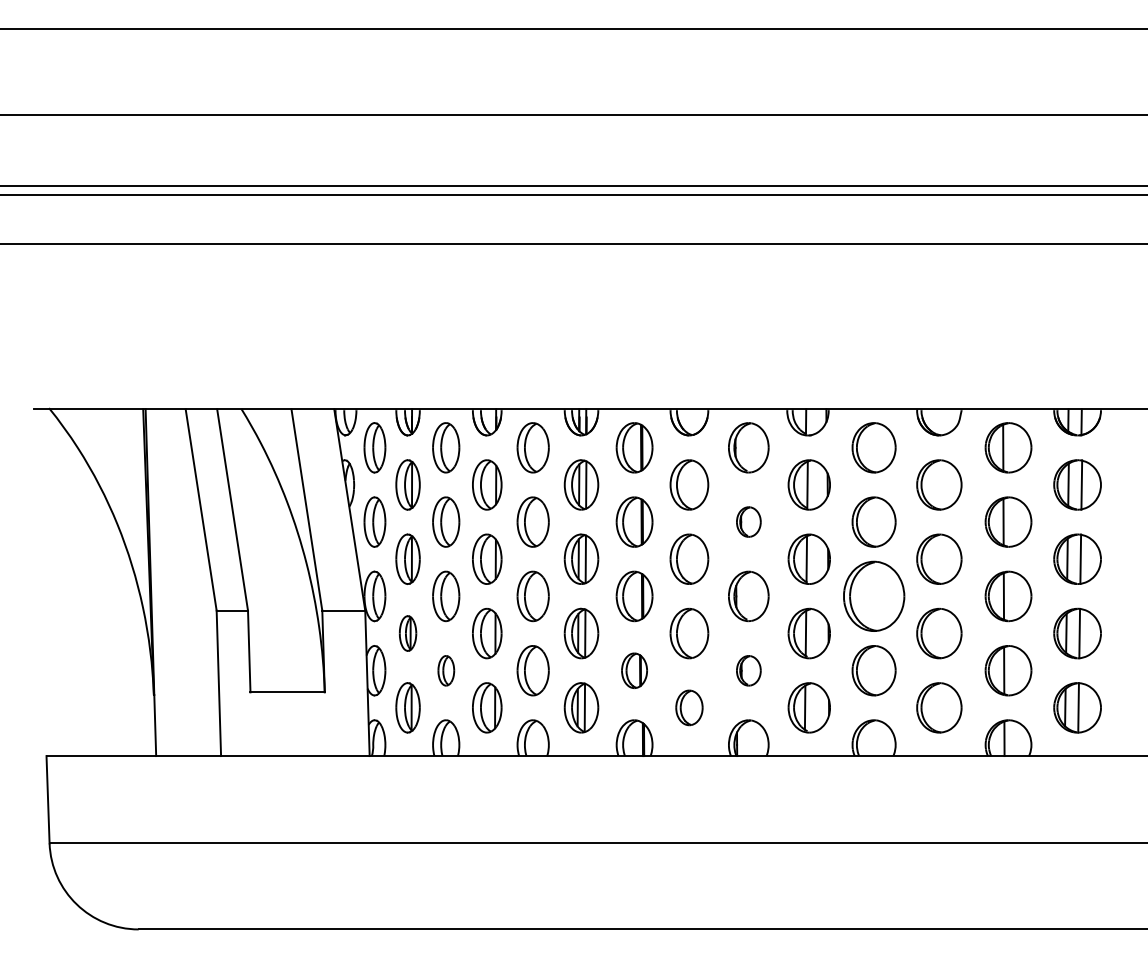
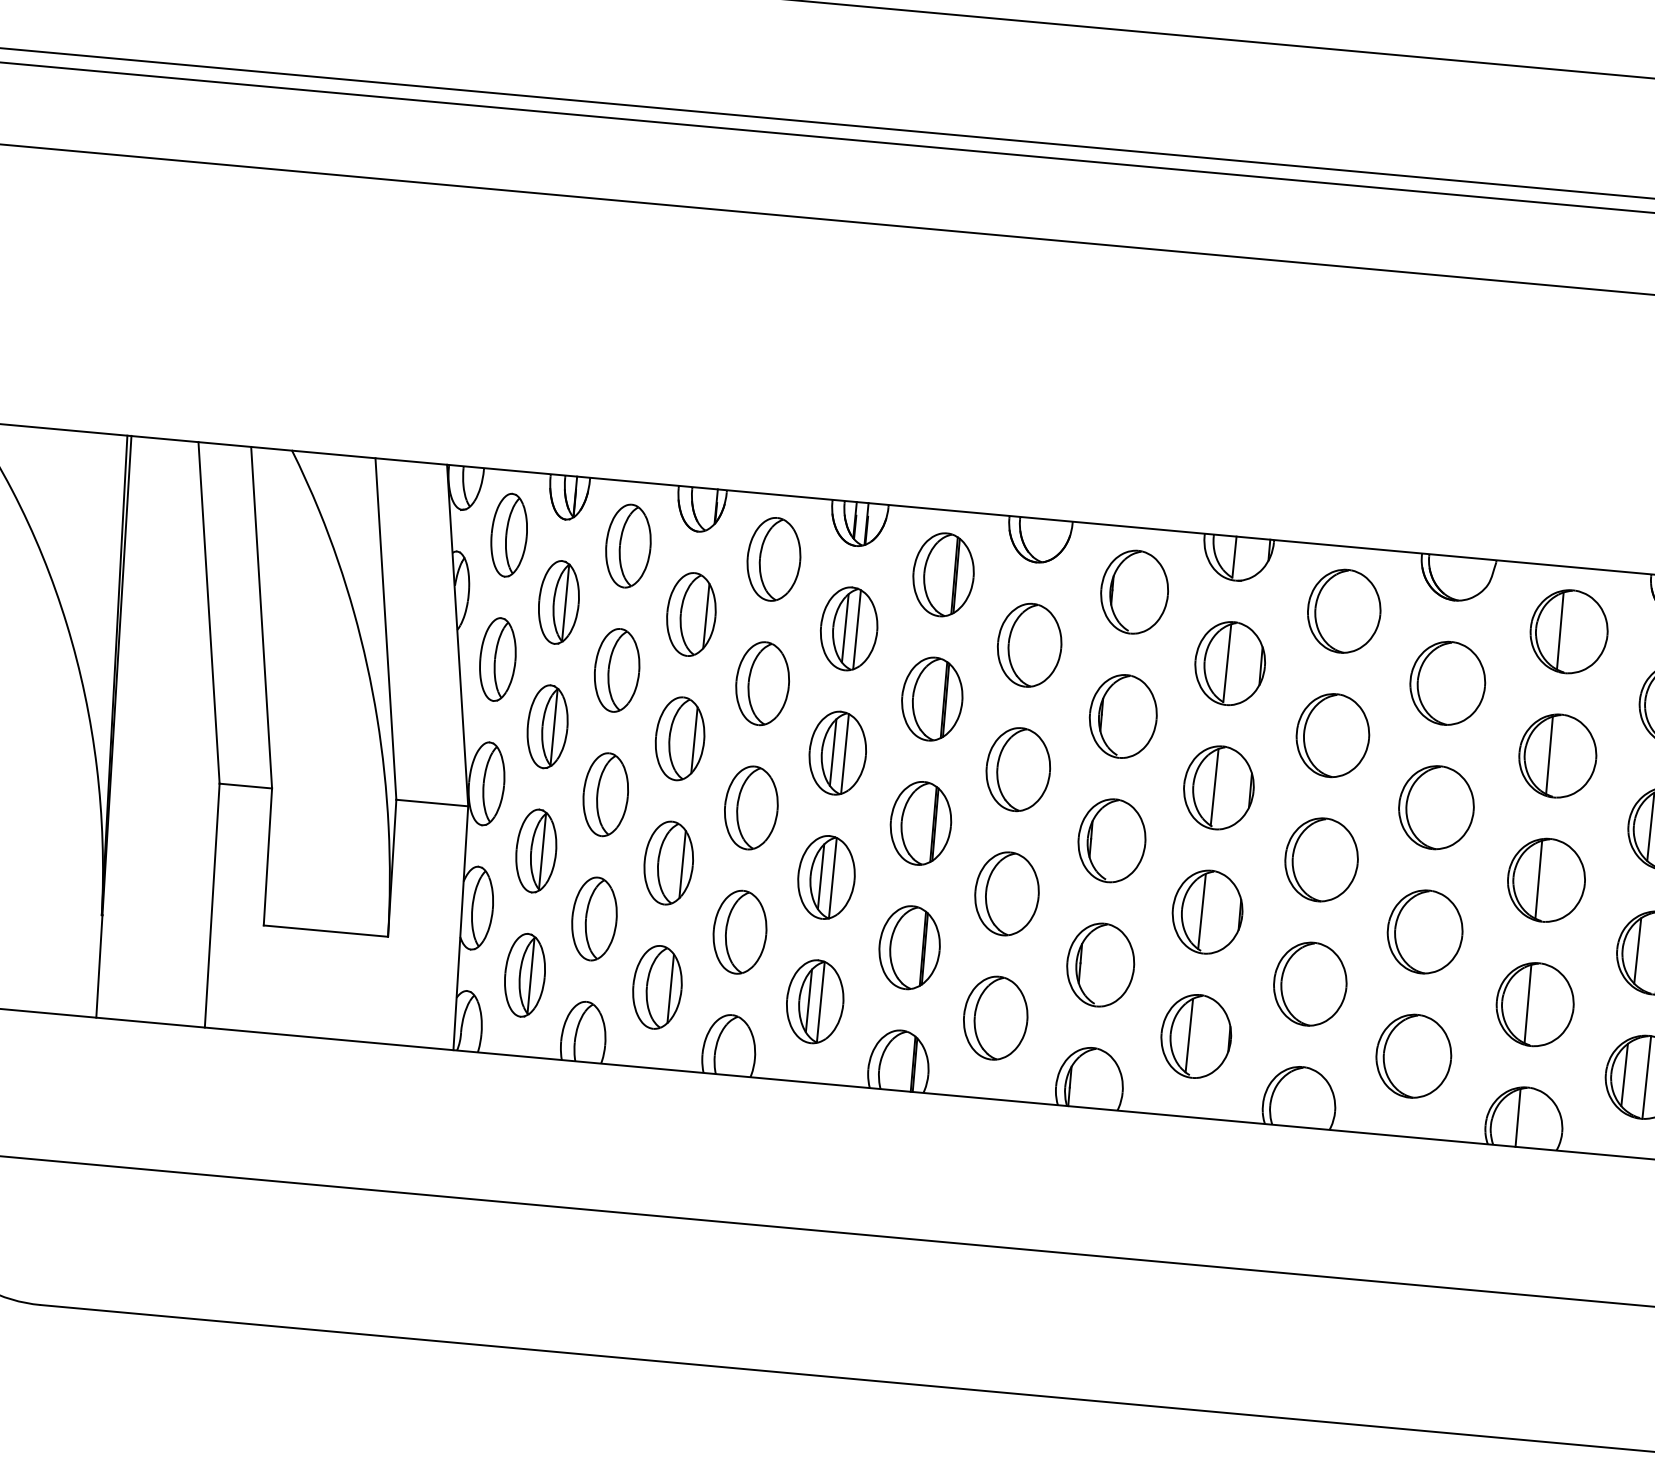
part: (748, 521) -> (1122, 715), size x1.67
part: (873, 596) -> (1320, 859), size x0.71
part: (407, 633) -> (535, 850), size x1.43
part: (446, 670) -> (595, 918), size x1.67
part: (634, 670) -> (909, 947), size x1.43
part: (748, 670) -> (1100, 964), size x1.67
part: (689, 707) -> (995, 1017), size x1.43

